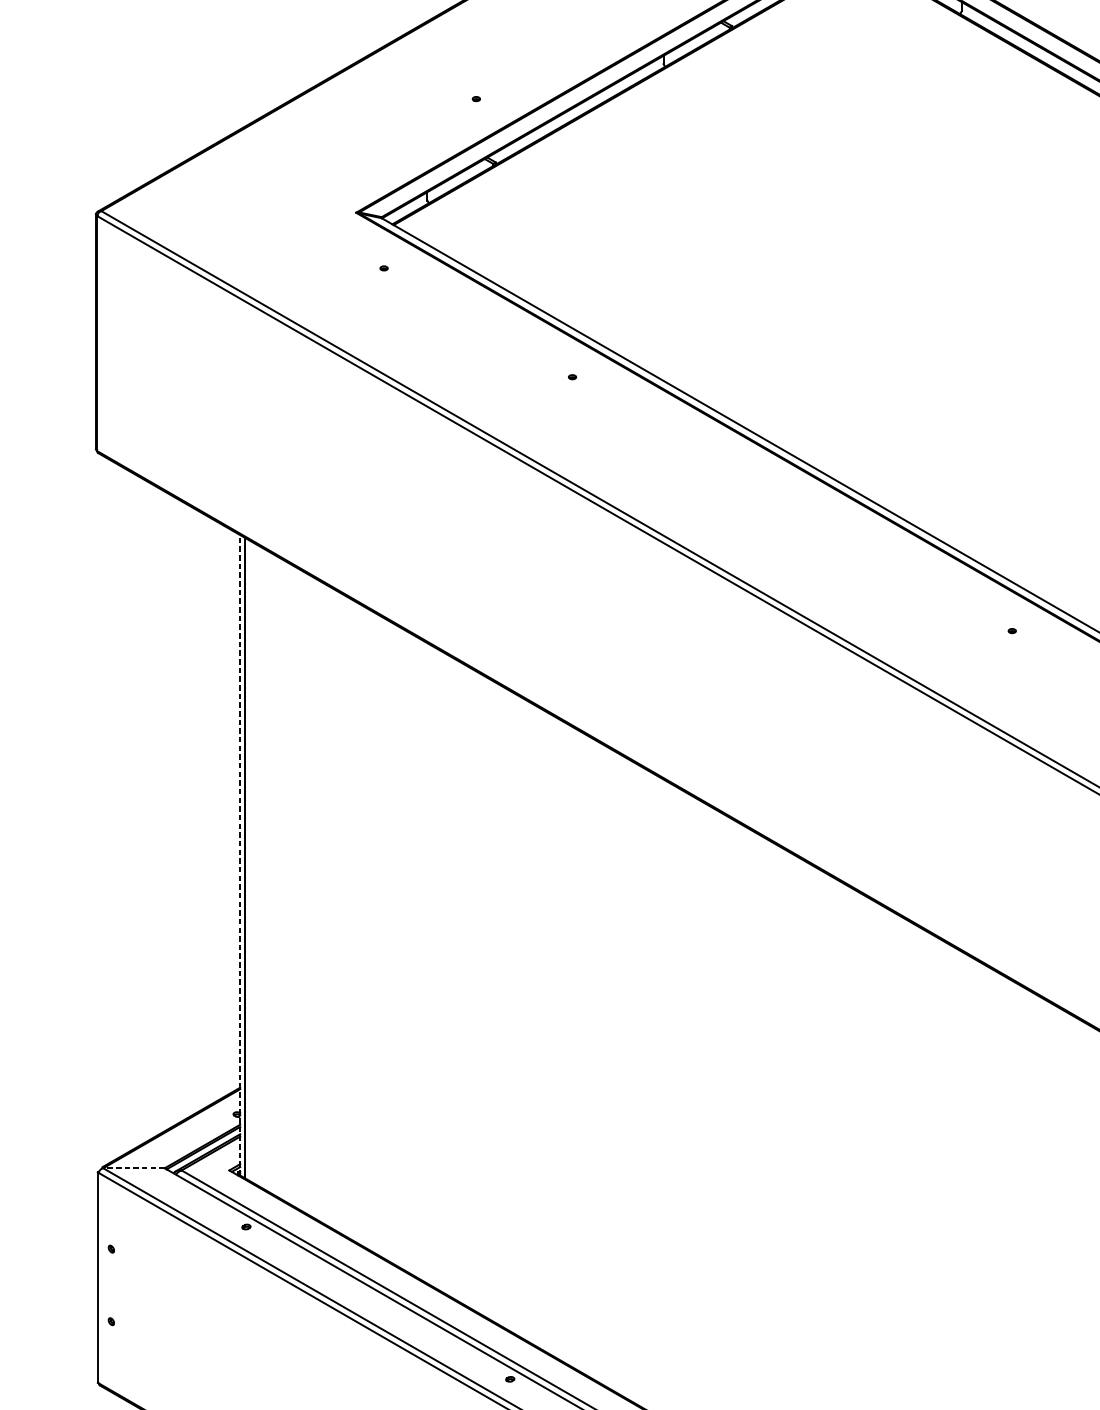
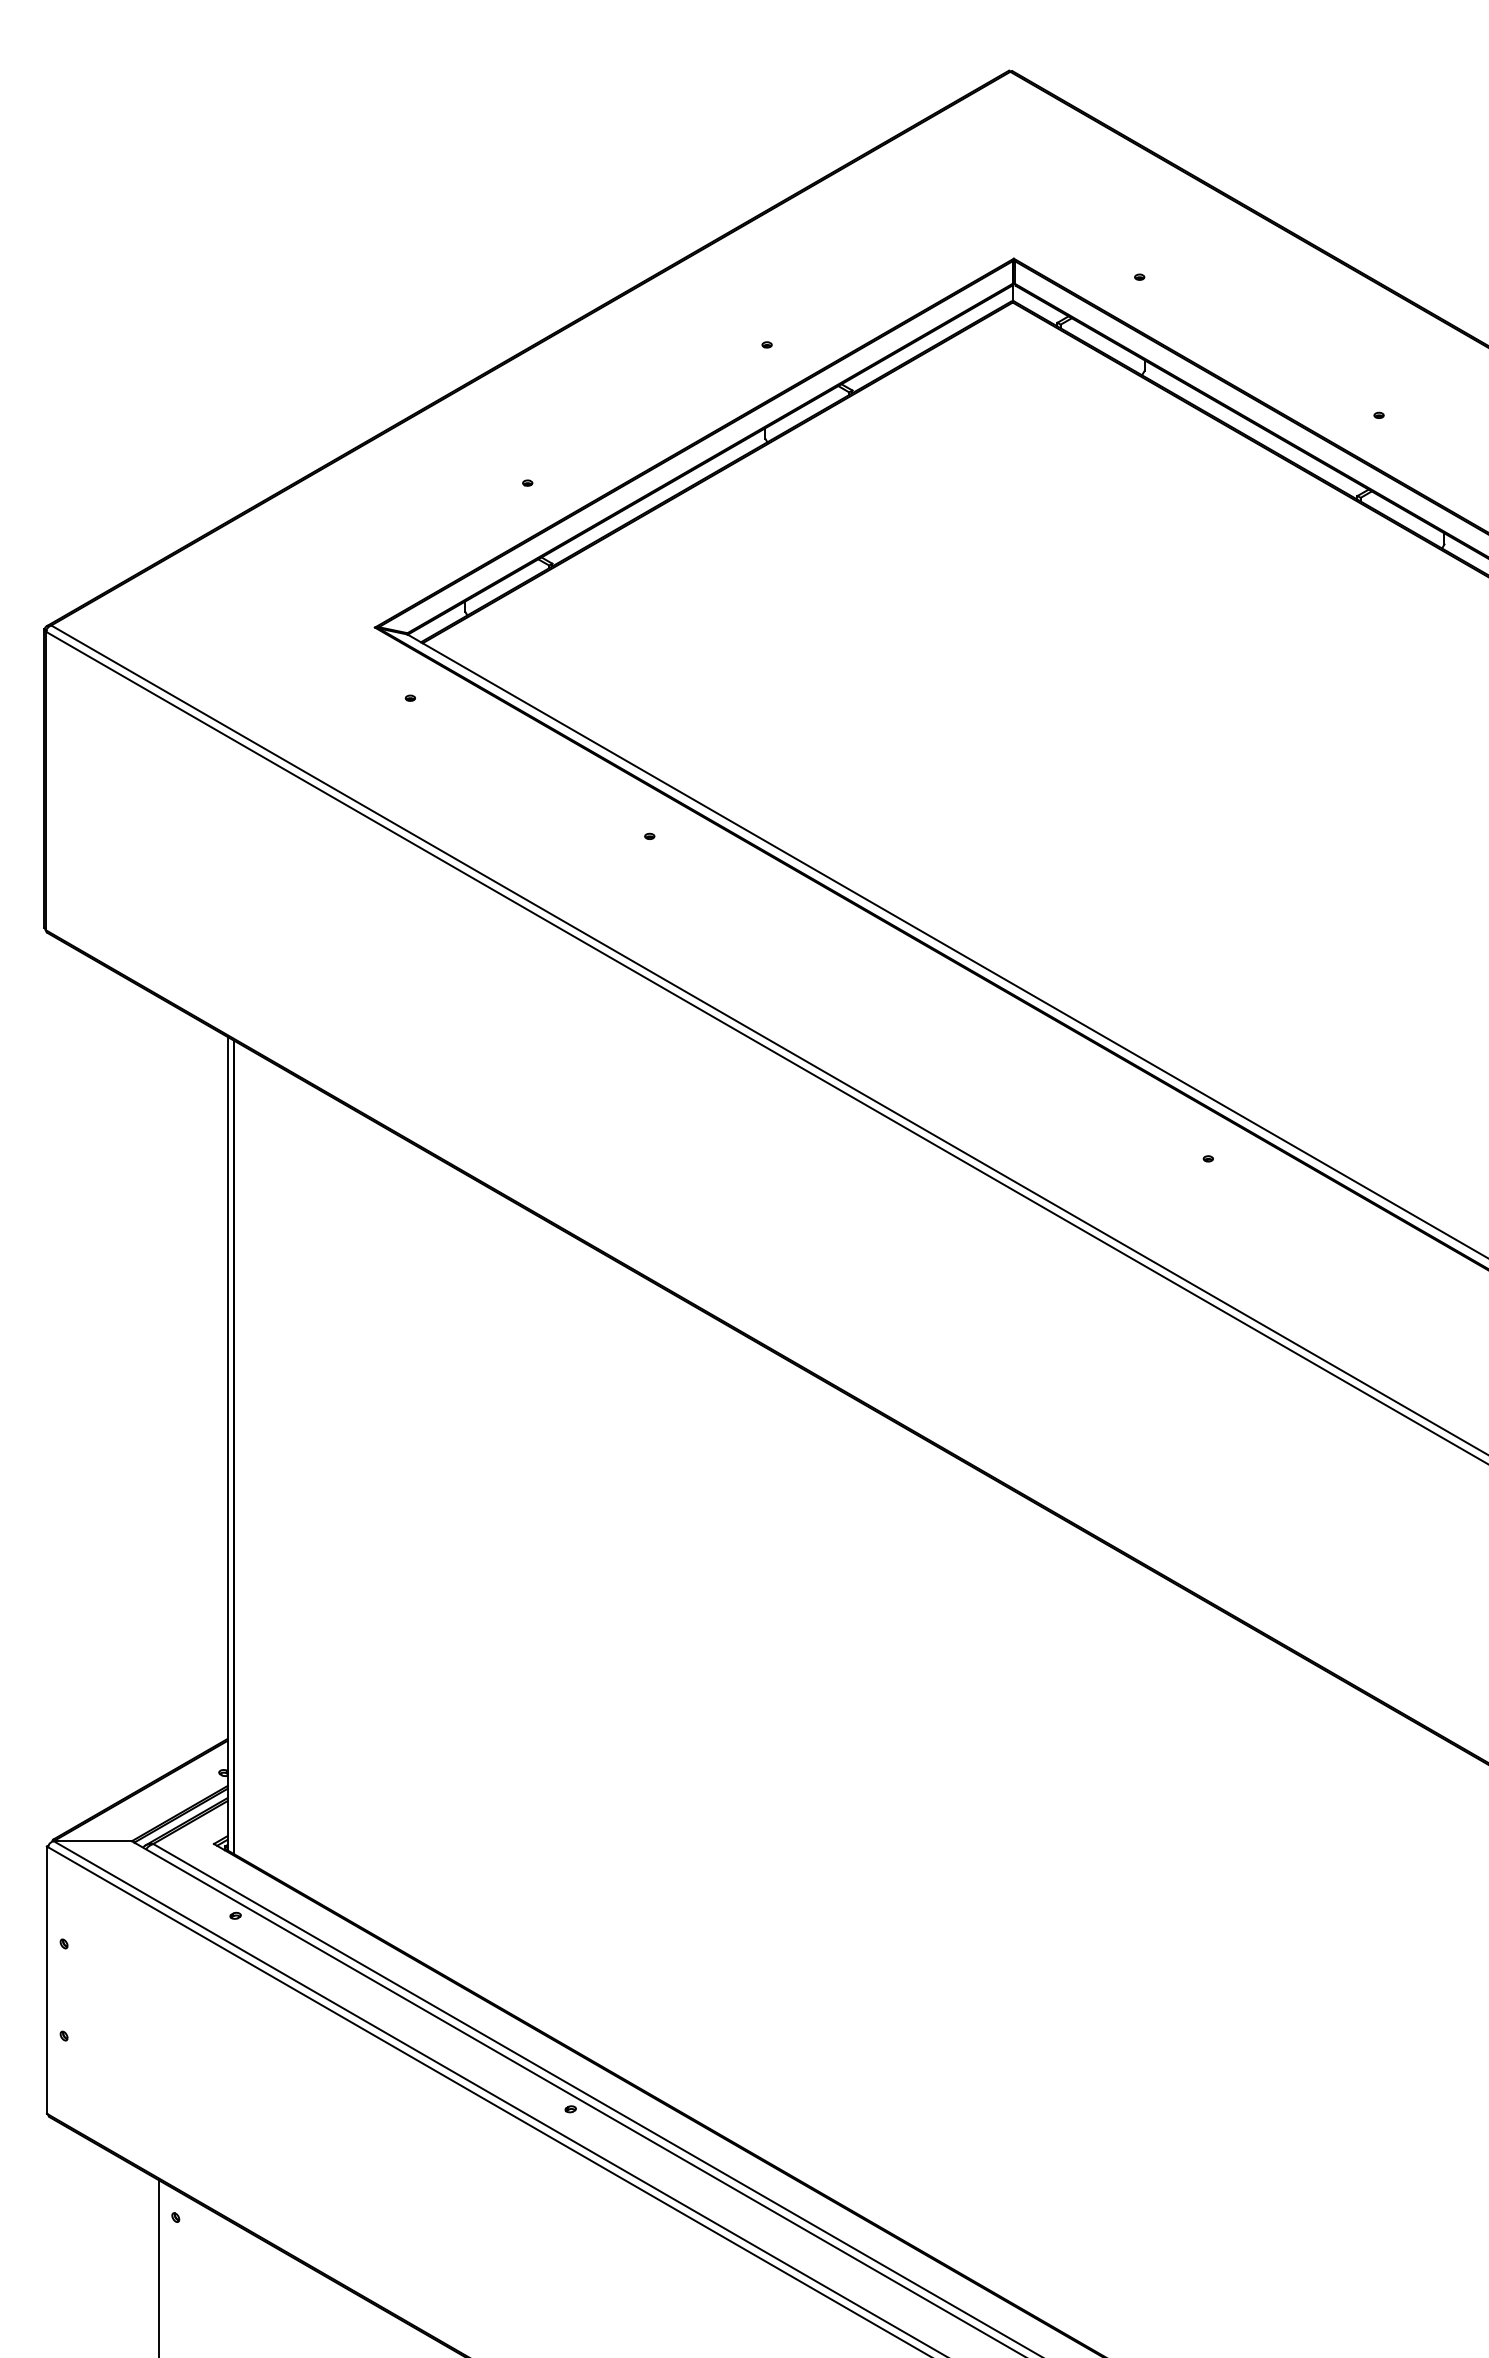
line: (240, 855) -> (227, 1443), dashed -> solid
line: (133, 1168) -> (92, 1841), dashed -> solid

